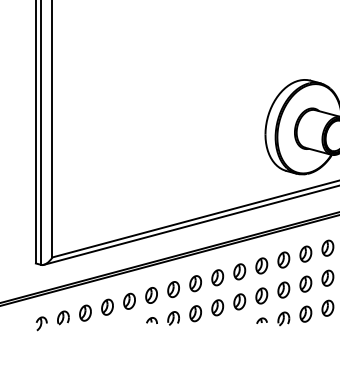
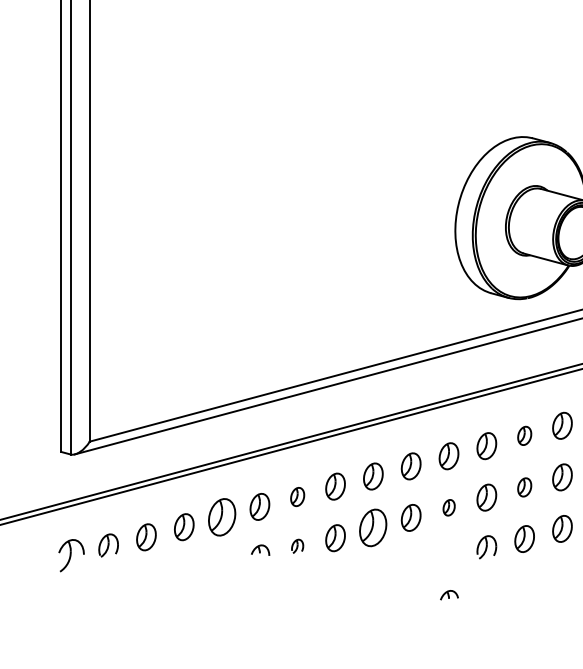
part: (305, 253) -> (524, 434), size x0.7
part: (305, 283) -> (524, 486), size x0.7
part: (173, 289) -> (297, 496), size x0.7
part: (261, 295) -> (448, 506), size x0.6
part: (129, 300) -> (222, 515), size x1.4
part: (217, 307) -> (373, 527), size x1.4
part: (173, 318) -> (297, 546), size x0.6
part: (261, 320) -> (448, 594), moved
part: (41, 323) -> (70, 555), size x1.4

